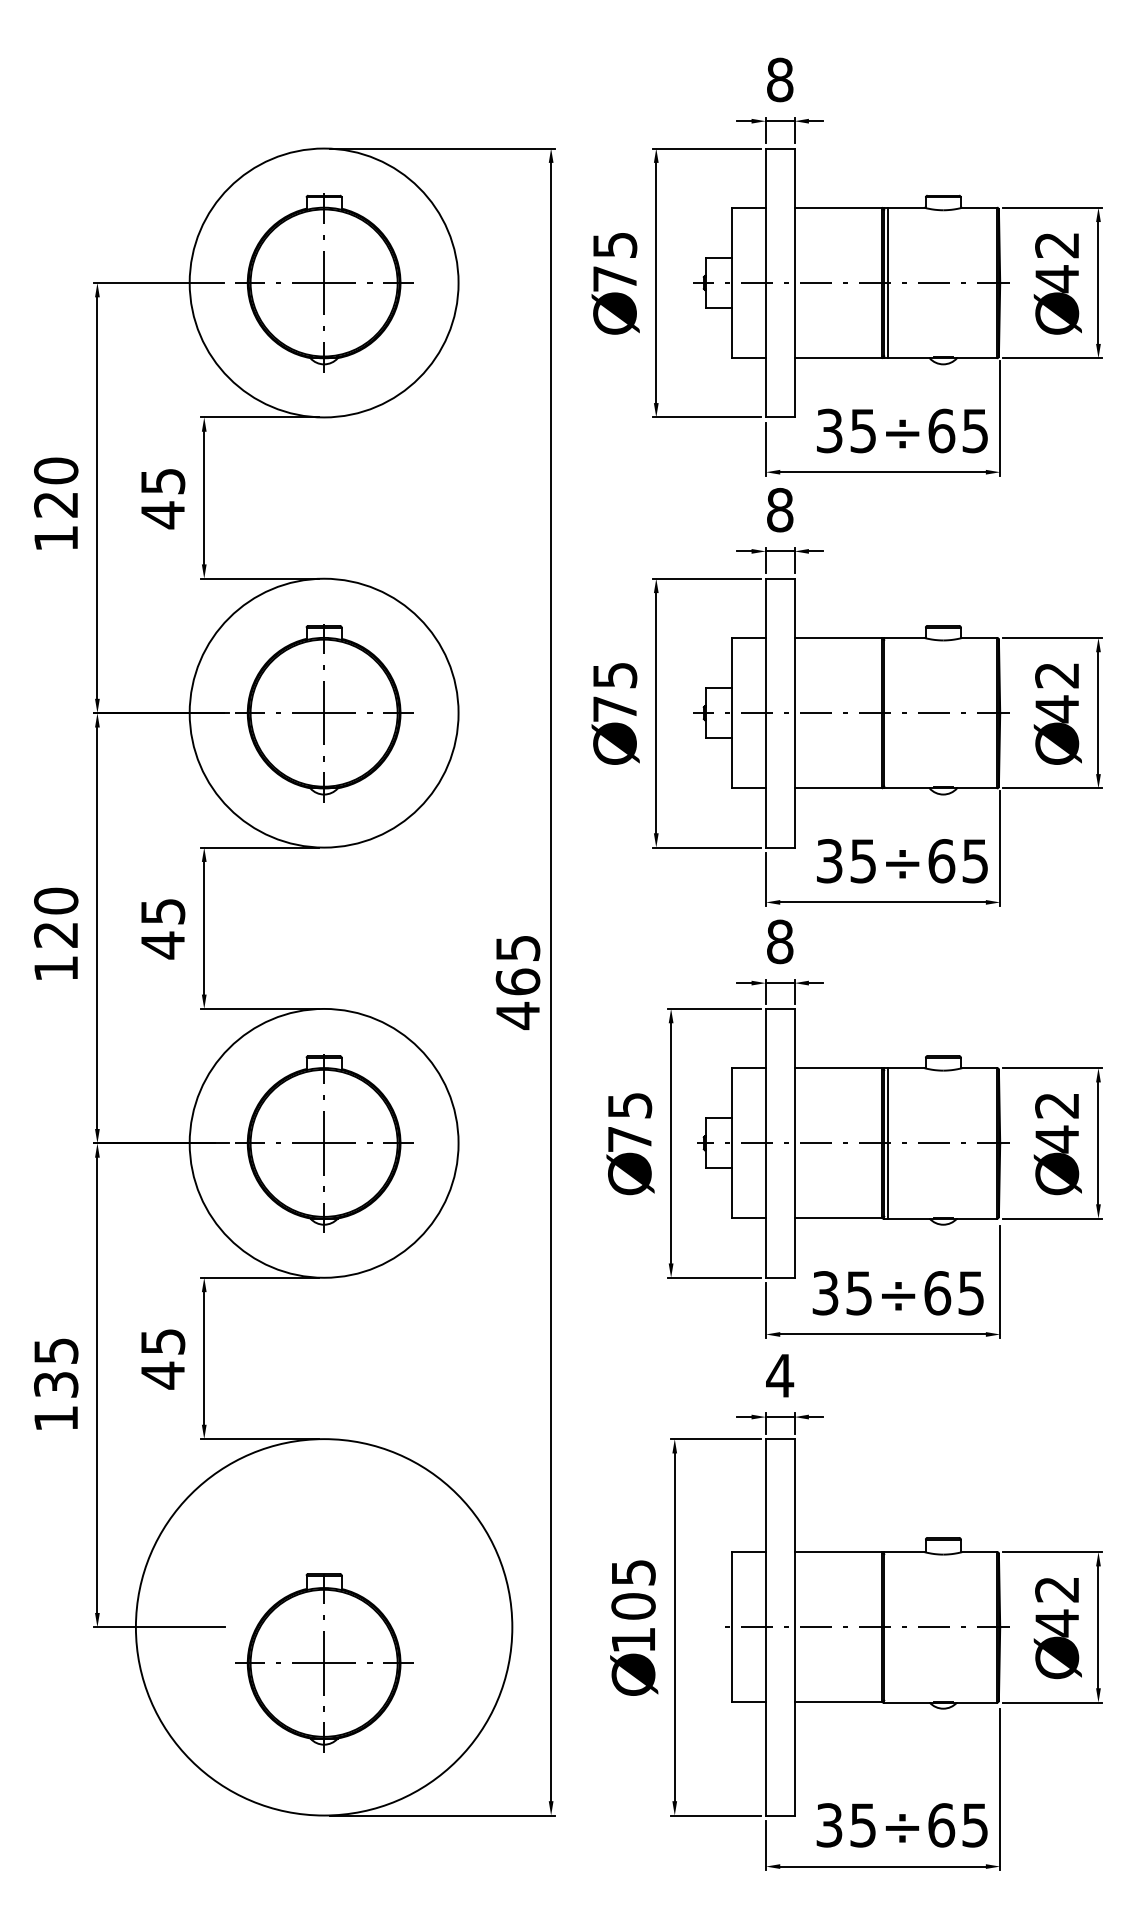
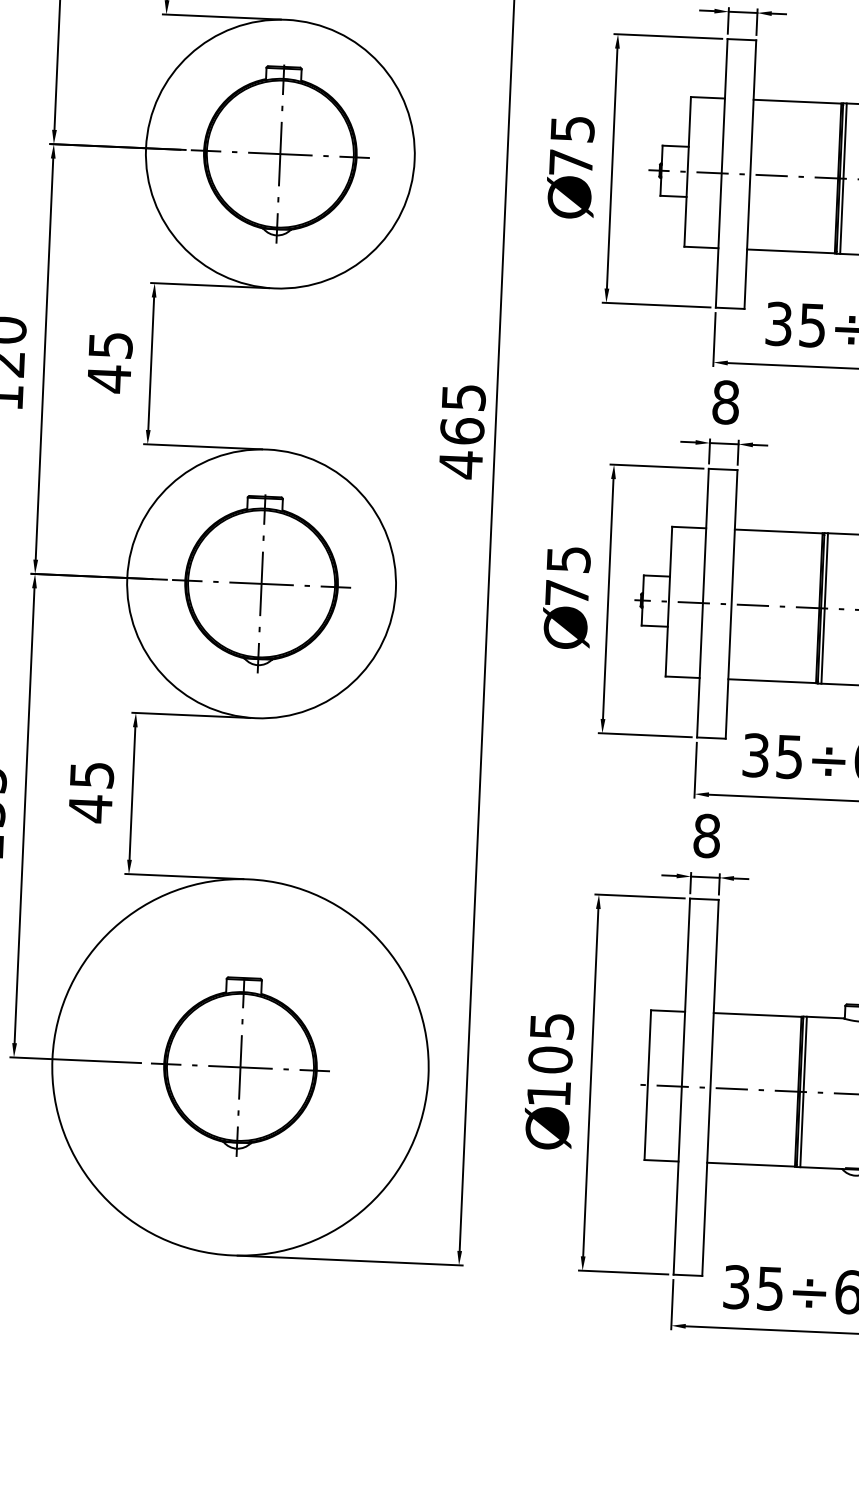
line: (887, 712) -> (843, 178), added
text: (780, 1375) -> (707, 835), 4 -> 8
line: (887, 1627) -> (803, 1092), added
part: (324, 1662) -> (240, 1066), moved

